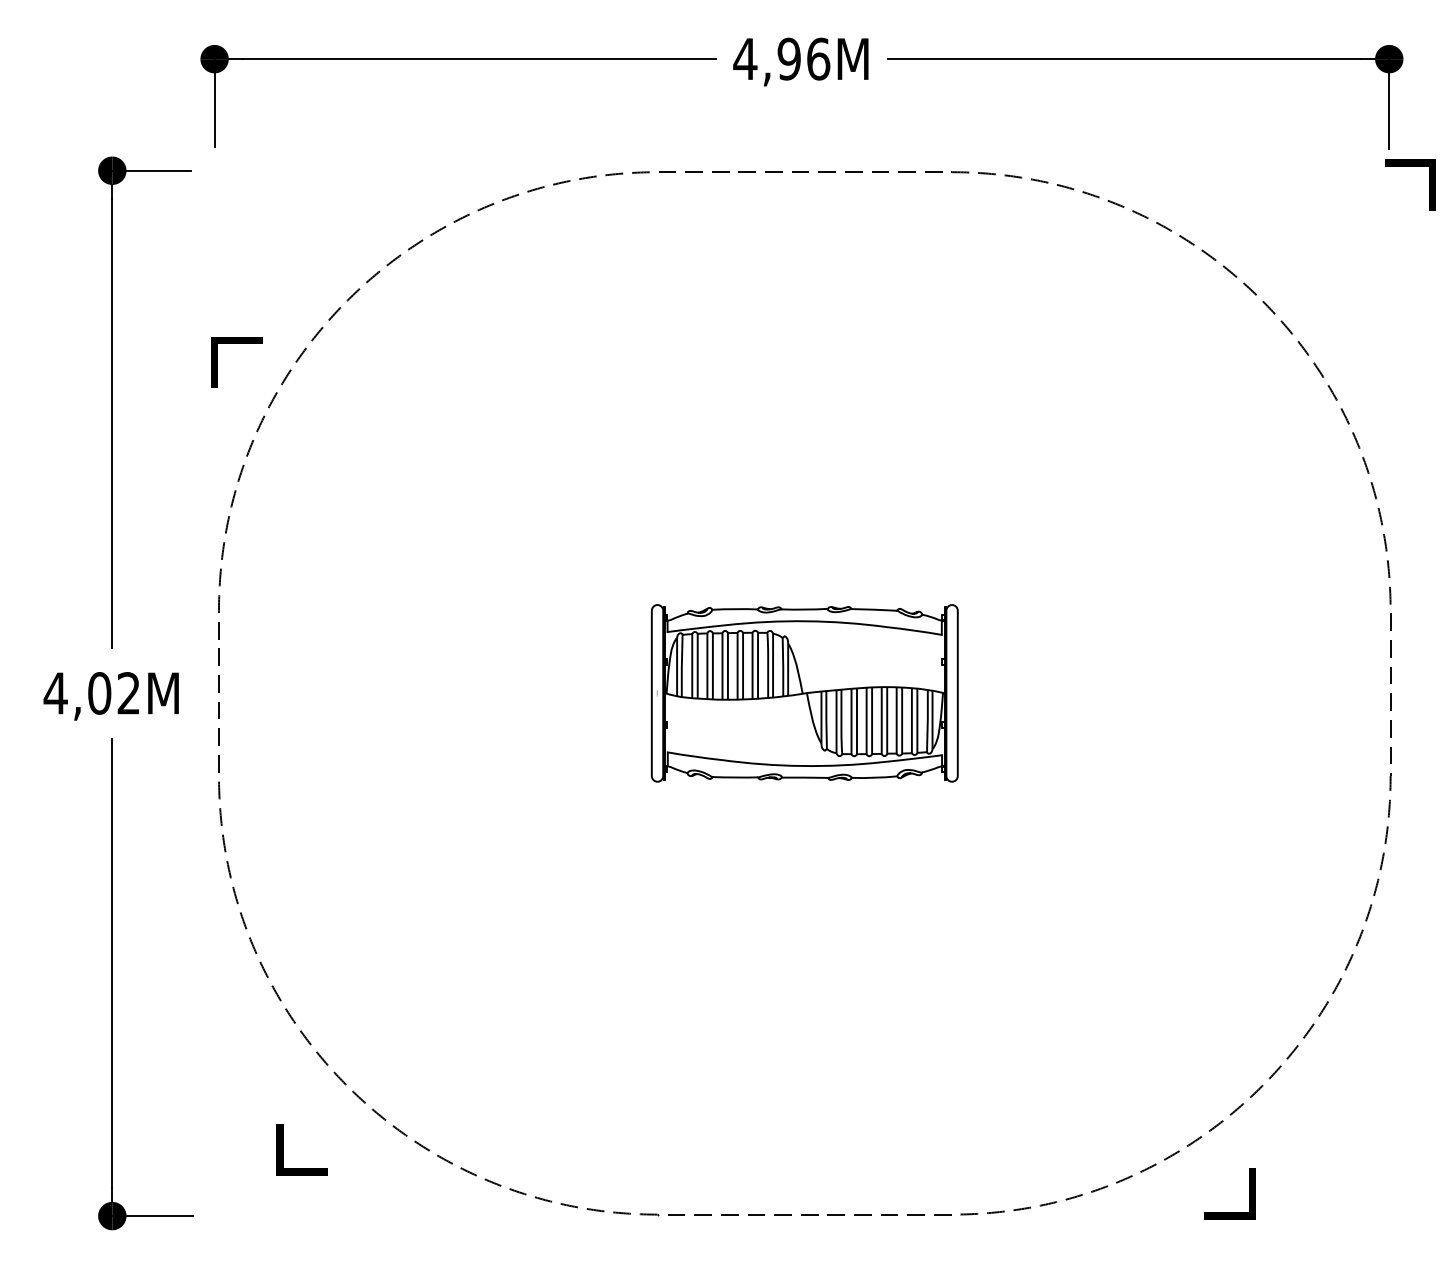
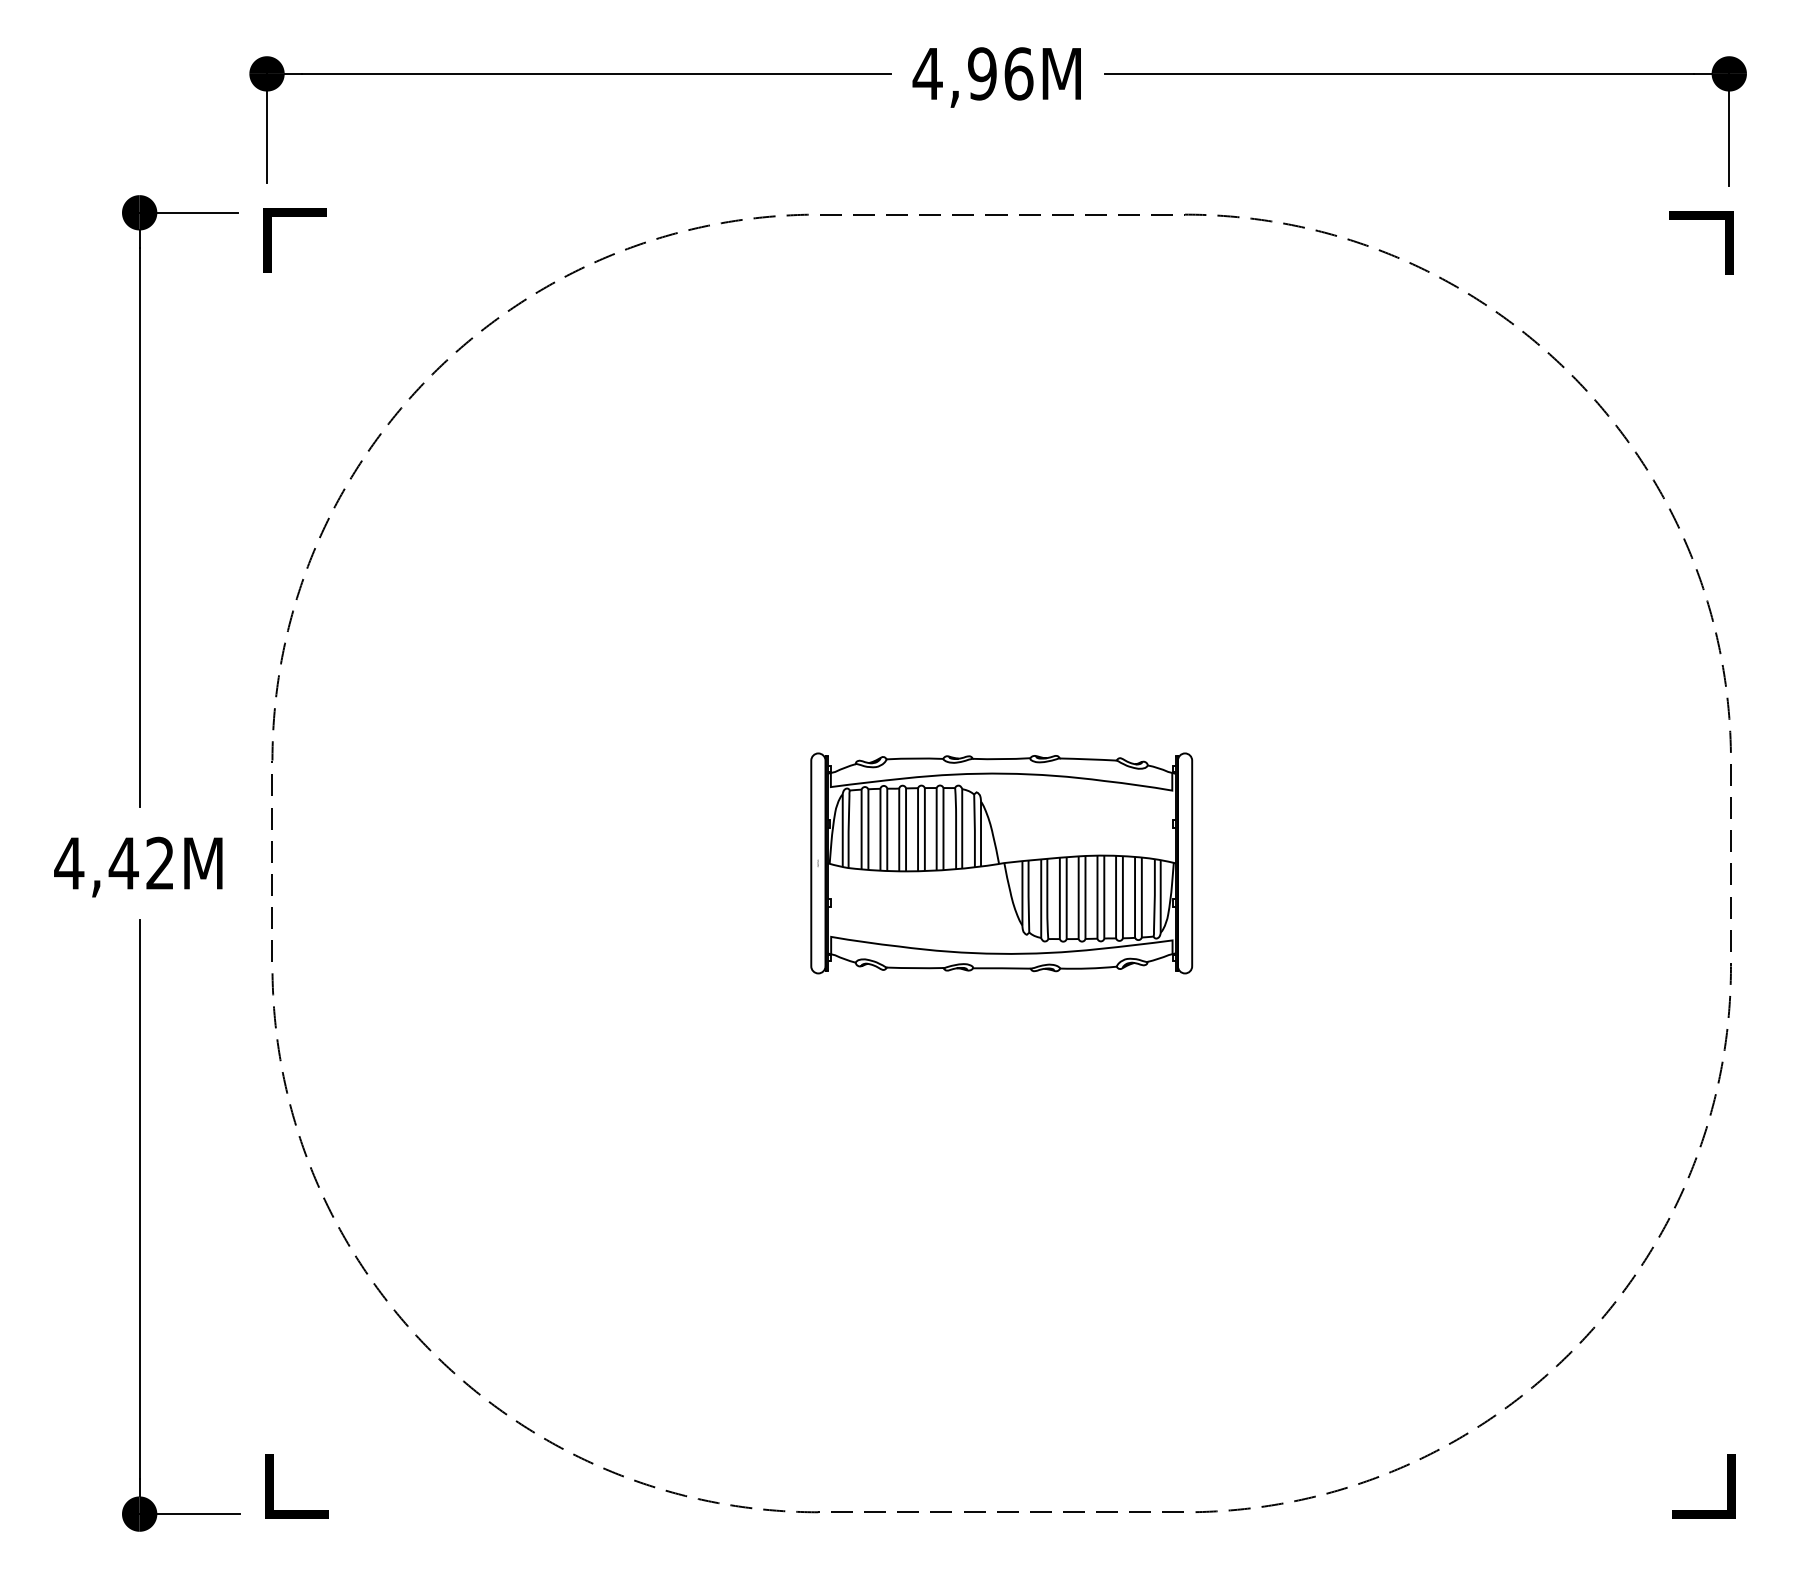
part: (1410, 166) -> (1701, 219), moved
part: (218, 362) -> (271, 240), moved
text: (99, 693) -> (123, 863), 4,02M -> 4,42M
part: (283, 1149) -> (273, 1486), moved
part: (1248, 1193) -> (1727, 1486), moved

